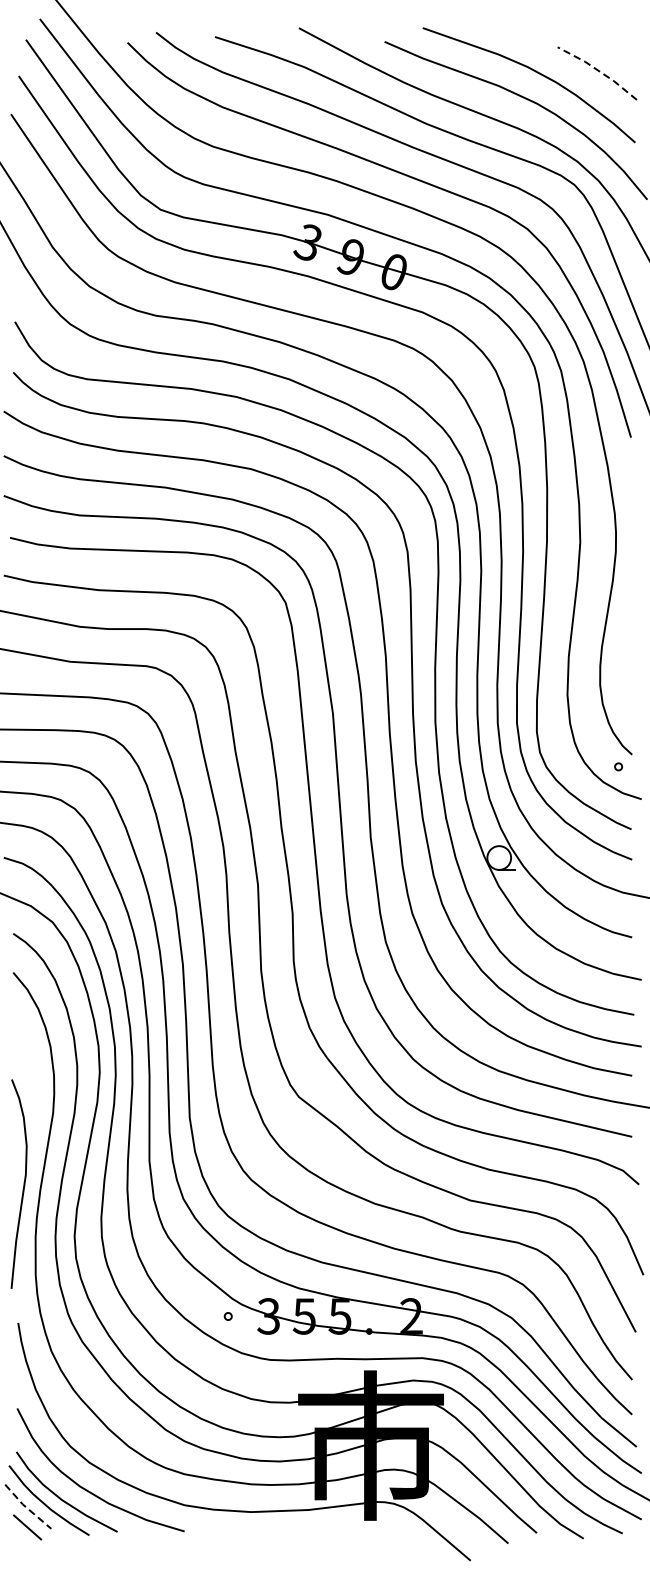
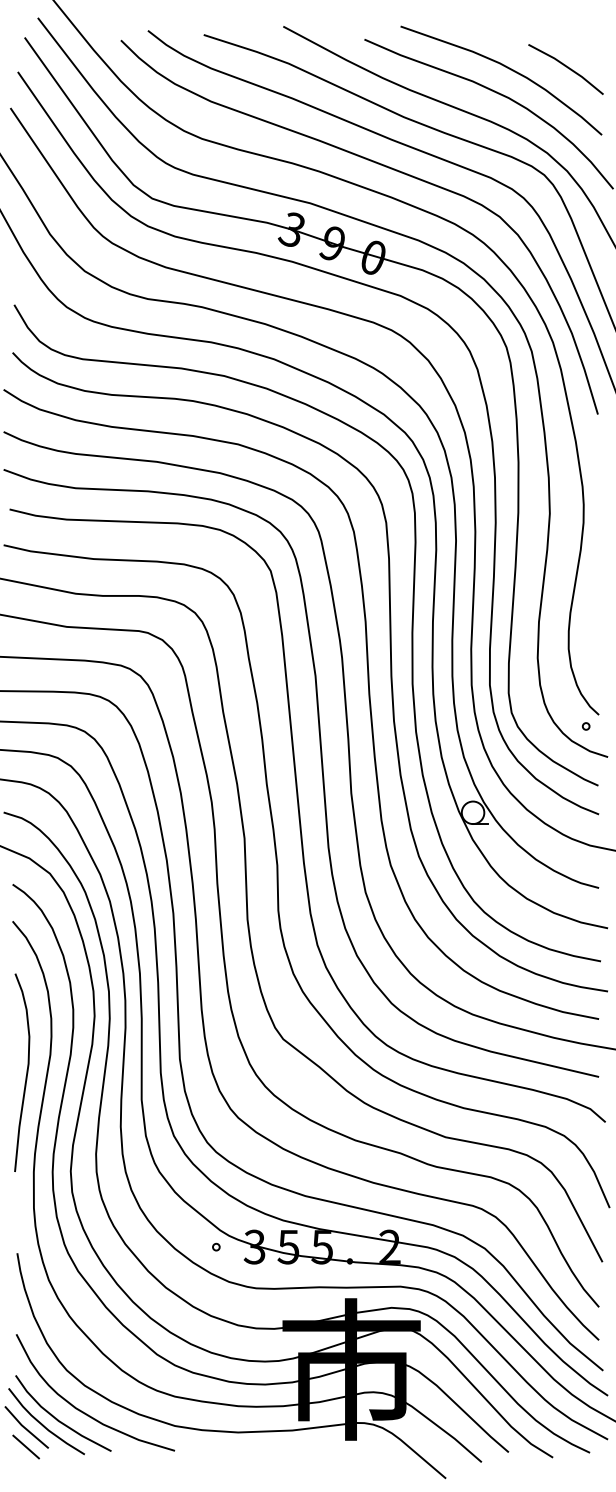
line: (598, 71) -> (567, 67), dashed -> solid
curve: (23, 1183) -> (26, 1072), moved
line: (26, 1507) -> (25, 1428), dashed -> solid

